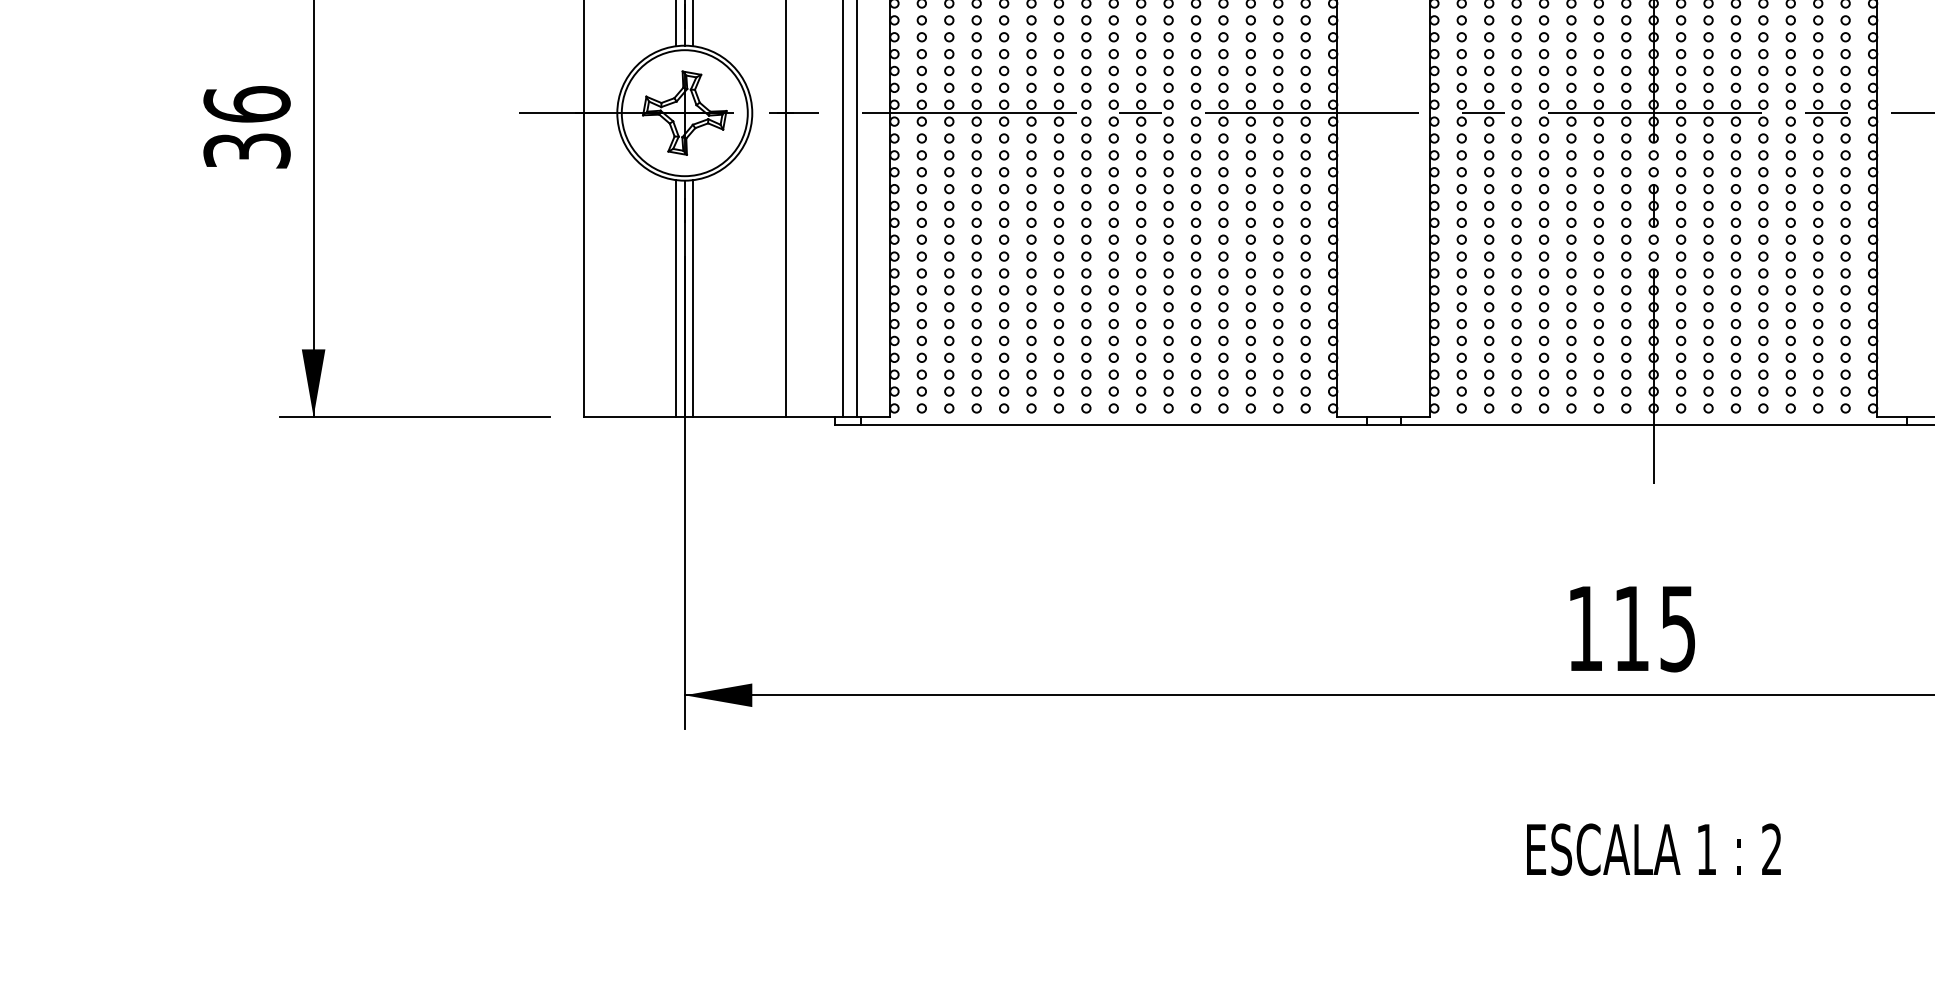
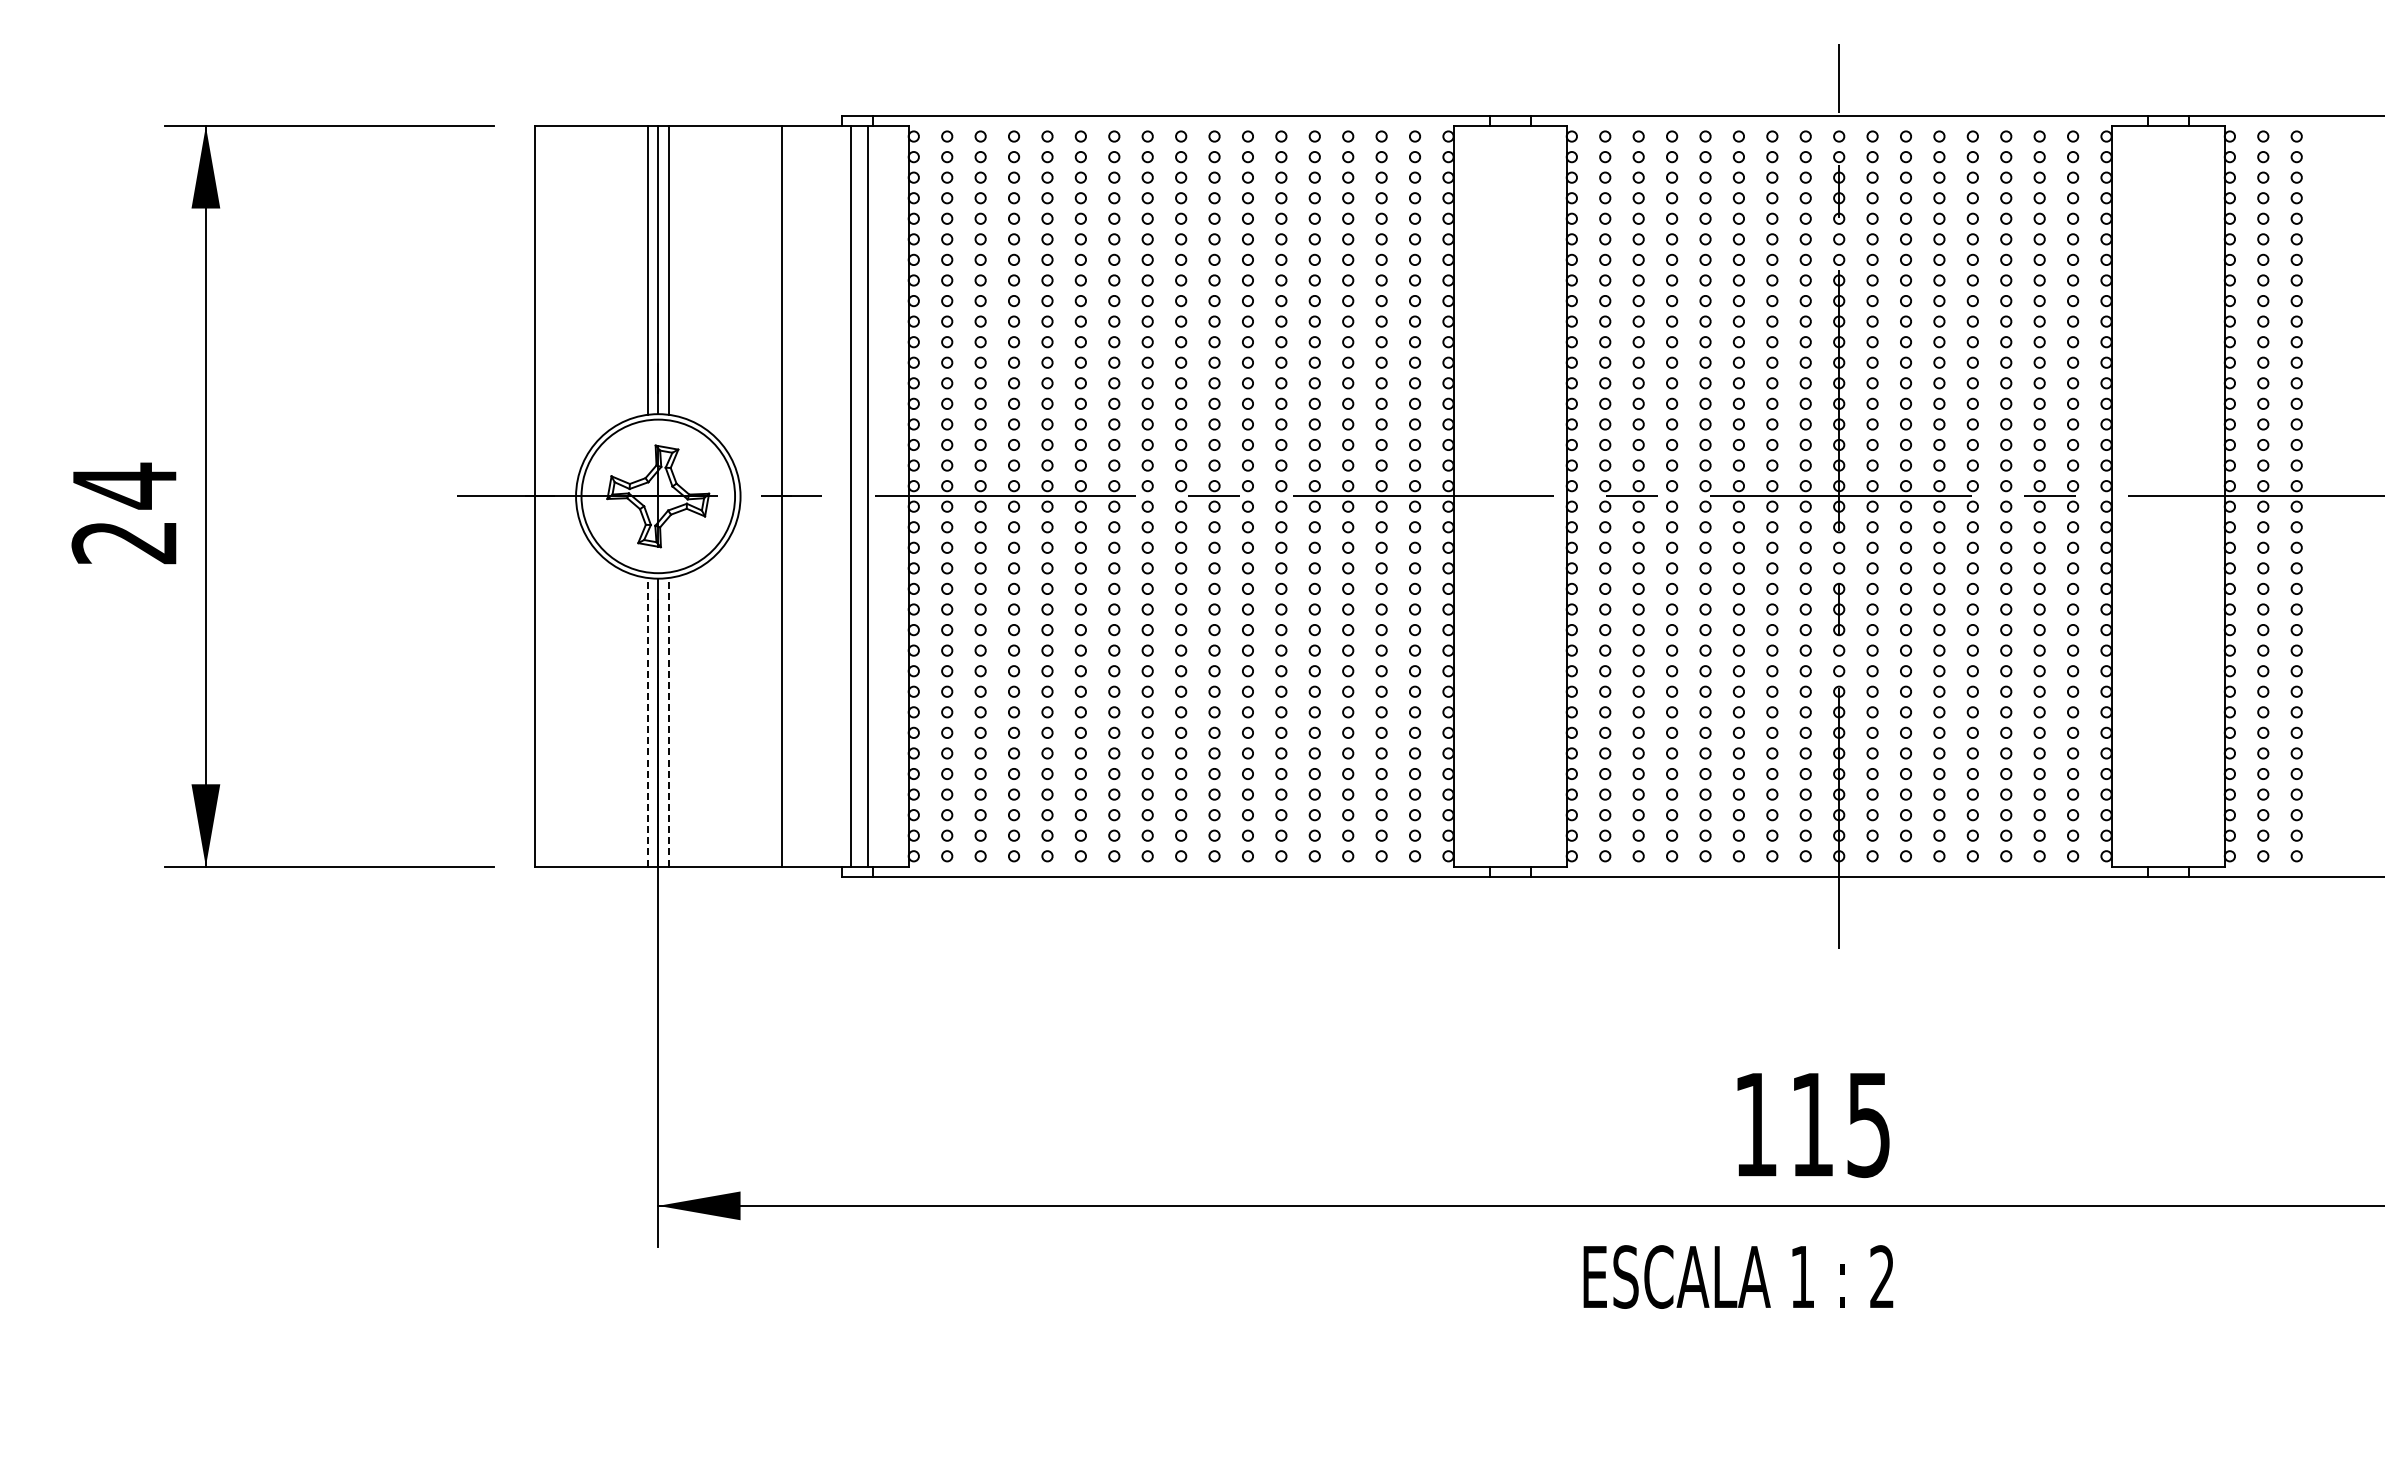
text: (246, 127) -> (124, 513), 36 -> 24
line: (676, 297) -> (648, 721), solid -> dashed
line: (693, 297) -> (668, 721), solid -> dashed
text: (1653, 849) -> (1738, 1276), moved

